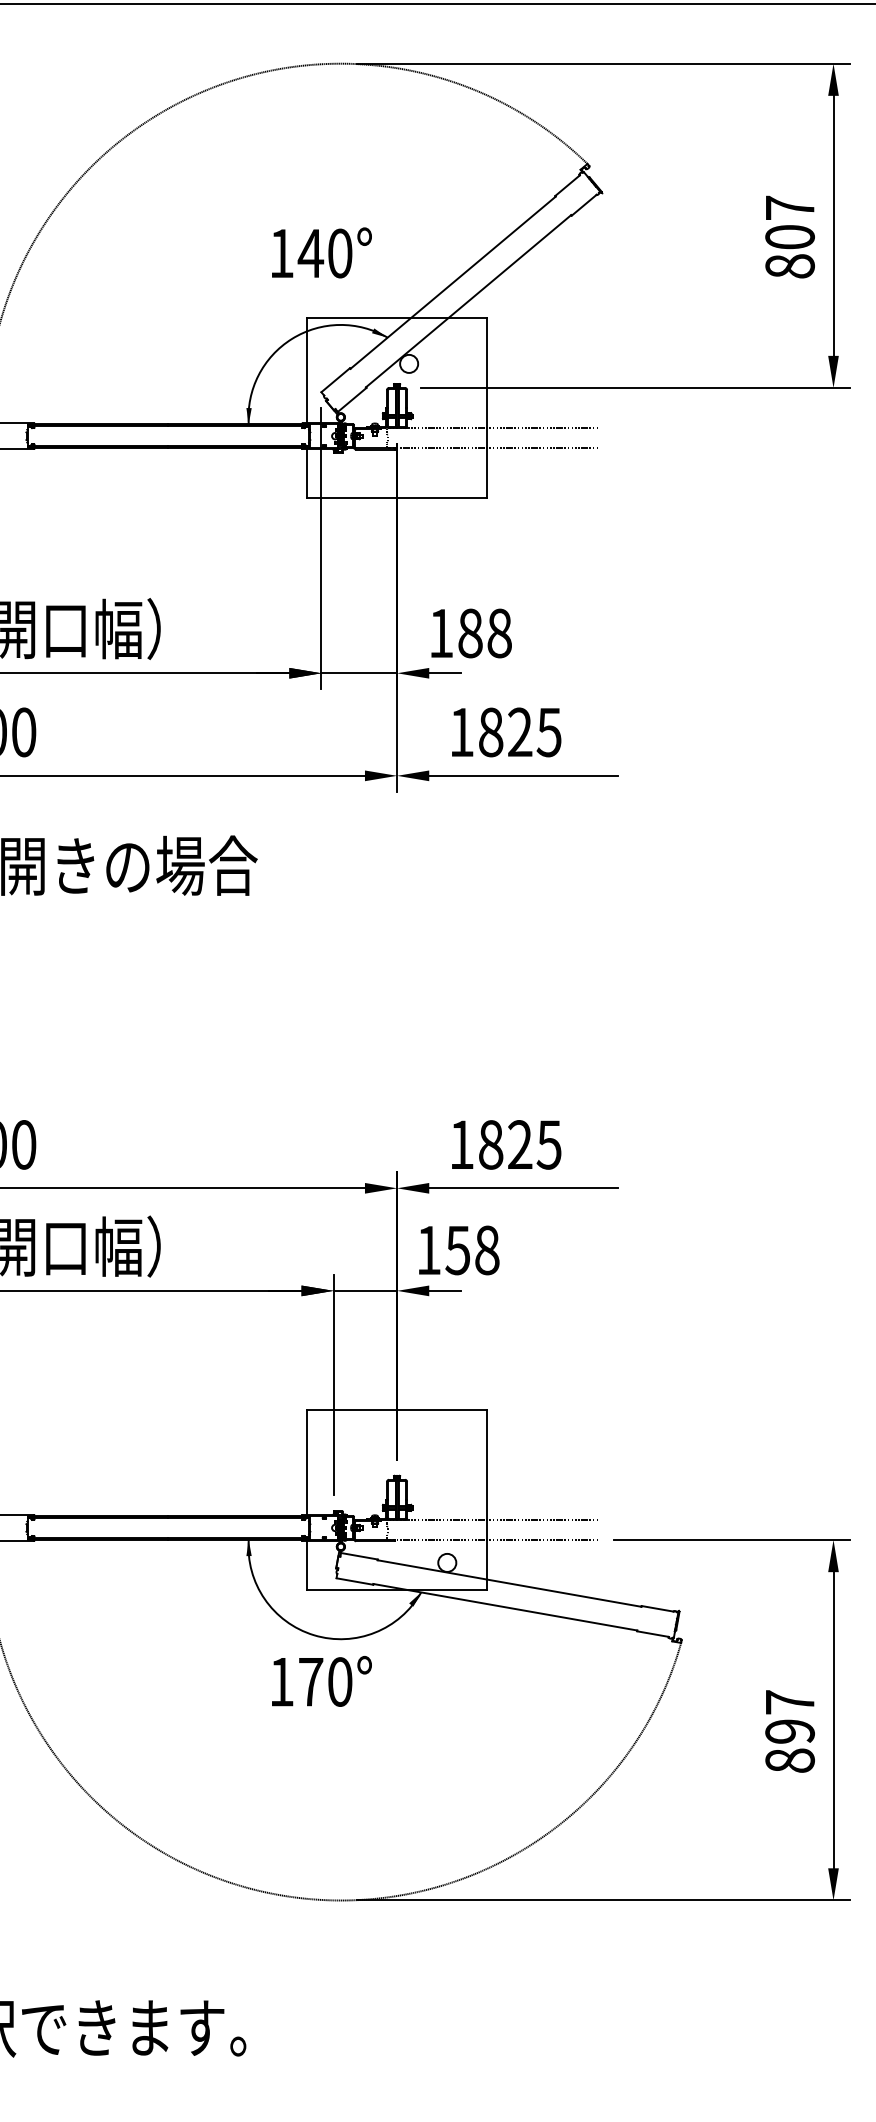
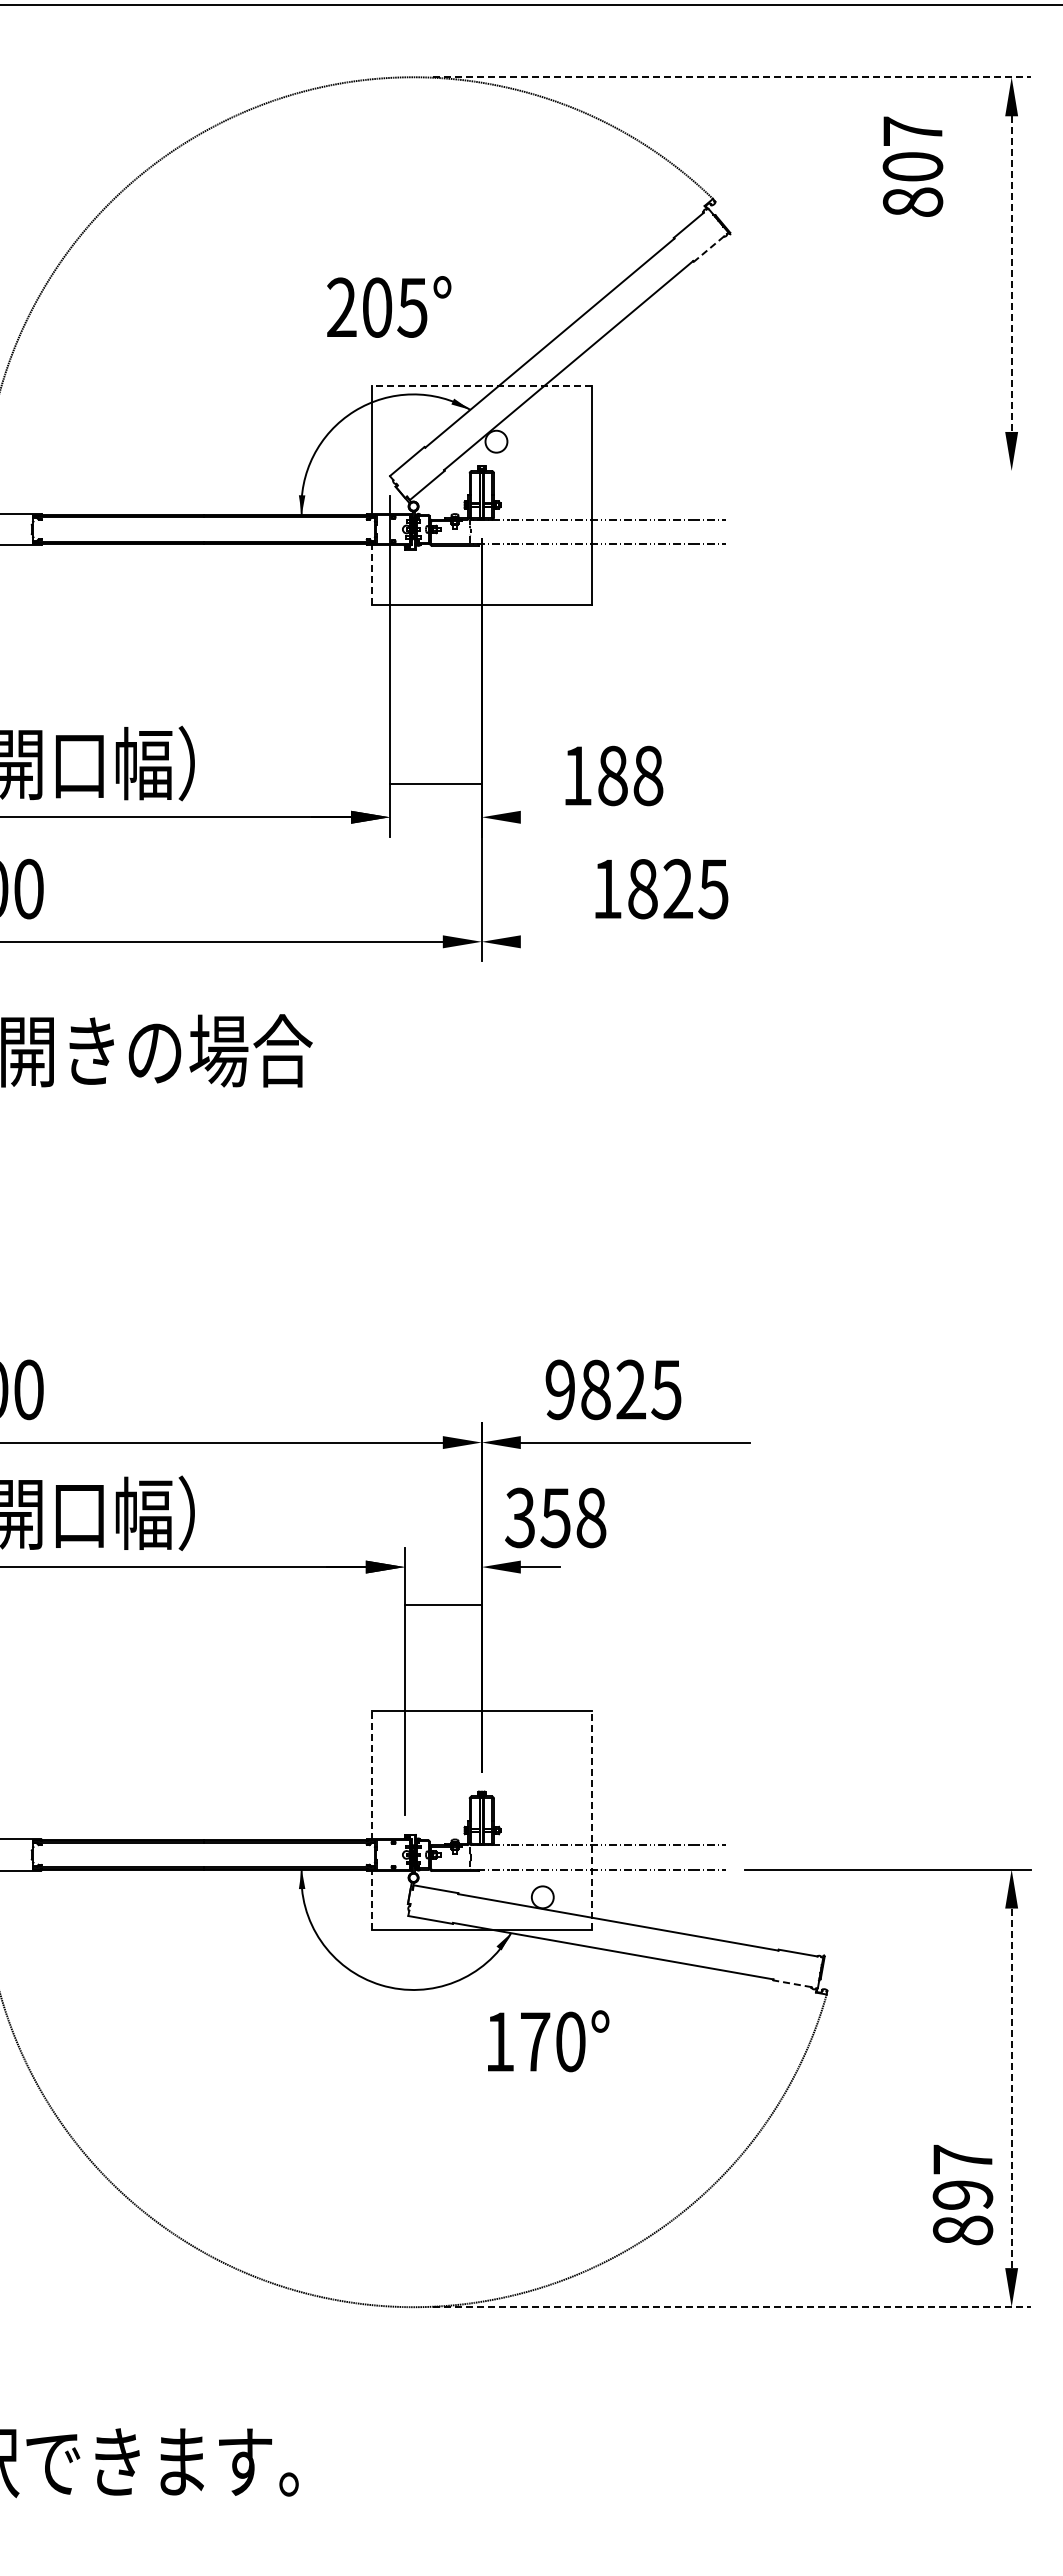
line: (603, 63) -> (732, 77), solid -> dashed
line: (584, 205) -> (709, 249), solid -> dashed
line: (833, 226) -> (1011, 274), solid -> dashed
text: (789, 236) -> (912, 166), moved
text: (311, 253) -> (377, 307), 140° -> 205°
line: (396, 317) -> (481, 385), solid -> dashed
line: (635, 387) -> (771, 470), removed
line: (307, 473) -> (372, 574), solid -> dashed
text: (471, 633) -> (614, 775), moved
line: (358, 673) -> (435, 784), moved
line: (444, 673) -> (539, 817), removed
text: (506, 731) -> (661, 888), moved
line: (523, 775) -> (635, 941), removed
text: (461, 1144) -> (559, 1389), 1825 -> 9825
text: (428, 1250) -> (519, 1517), 158 -> 358
line: (364, 1291) -> (442, 1605), moved
line: (307, 1462) -> (372, 1775), solid -> dashed
line: (487, 1499) -> (591, 1820), solid -> dashed
line: (307, 1564) -> (372, 1899), solid -> dashed
line: (652, 1633) -> (792, 1983), solid -> dashed
text: (321, 1681) -> (548, 2041), moved
line: (833, 1720) -> (1011, 2088), solid -> dashed
text: (789, 1731) -> (962, 2195), moved
line: (603, 1900) -> (732, 2307), solid -> dashed

